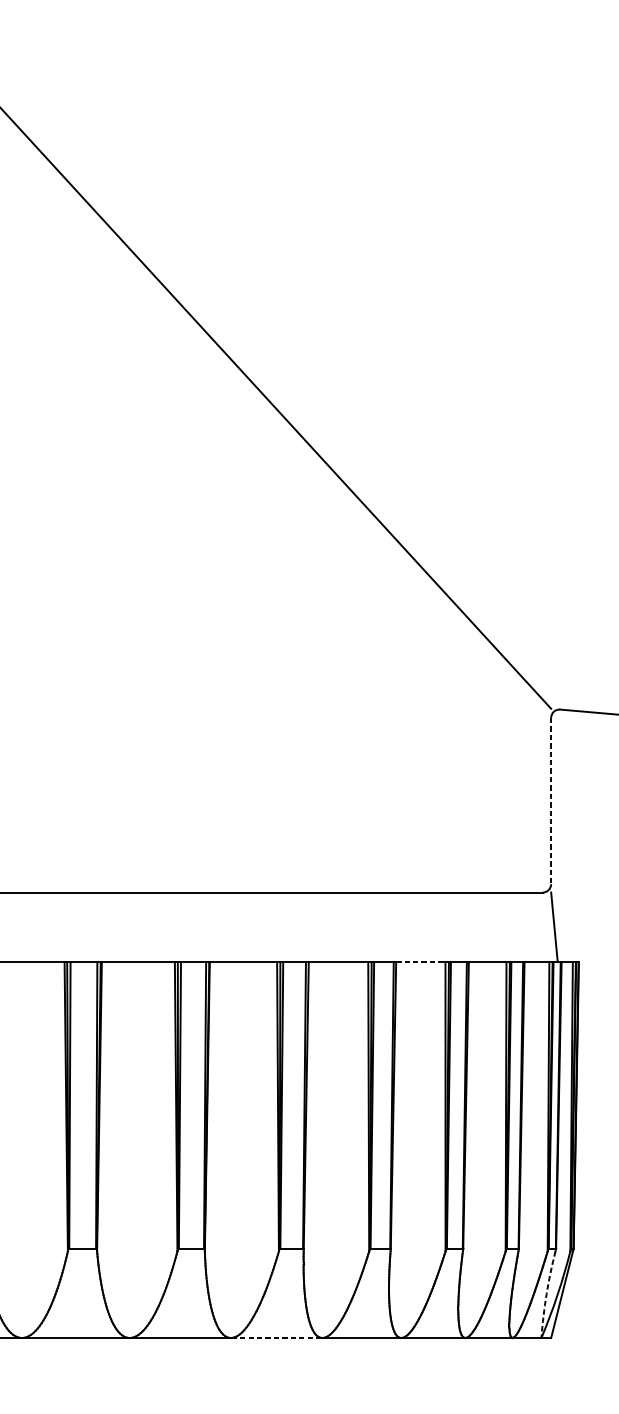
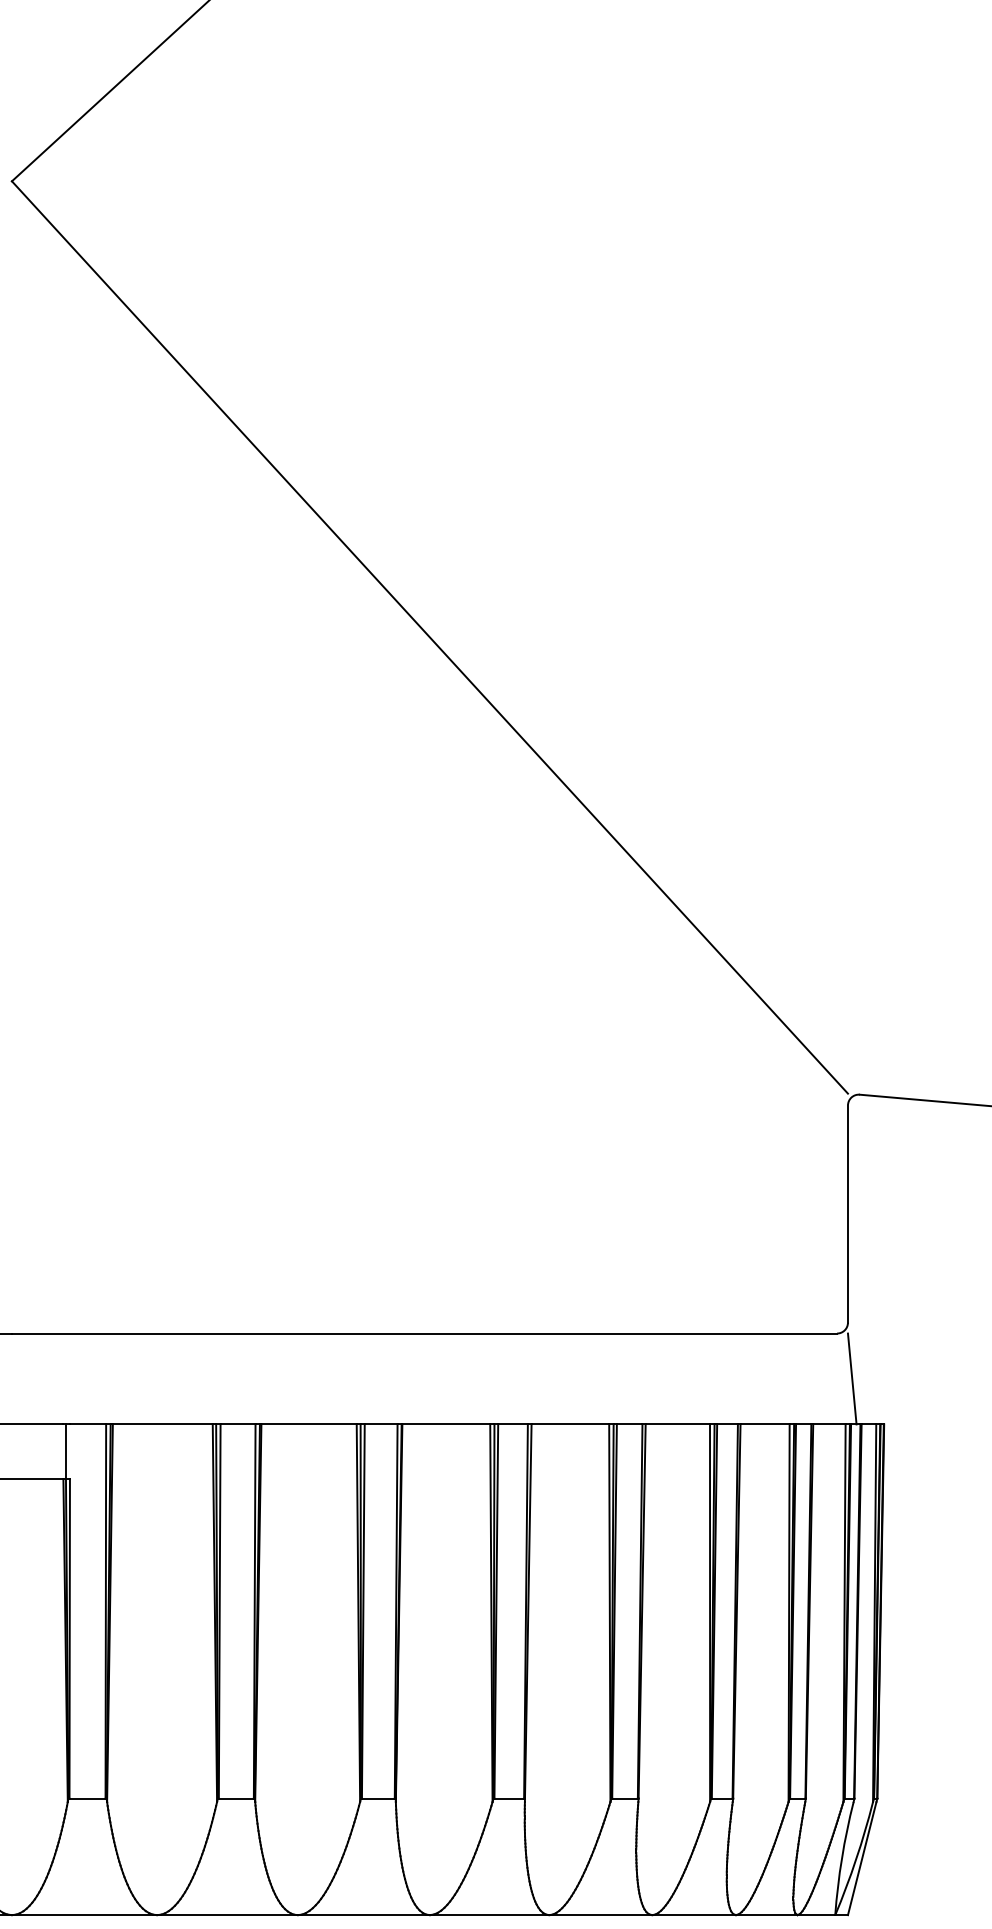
line: (550, 801) -> (847, 1214), dashed -> solid
line: (421, 962) -> (678, 1424), dashed -> solid
arc: (546, 1294) -> (842, 1858), dashed -> solid
line: (277, 1338) -> (490, 1915), dashed -> solid

